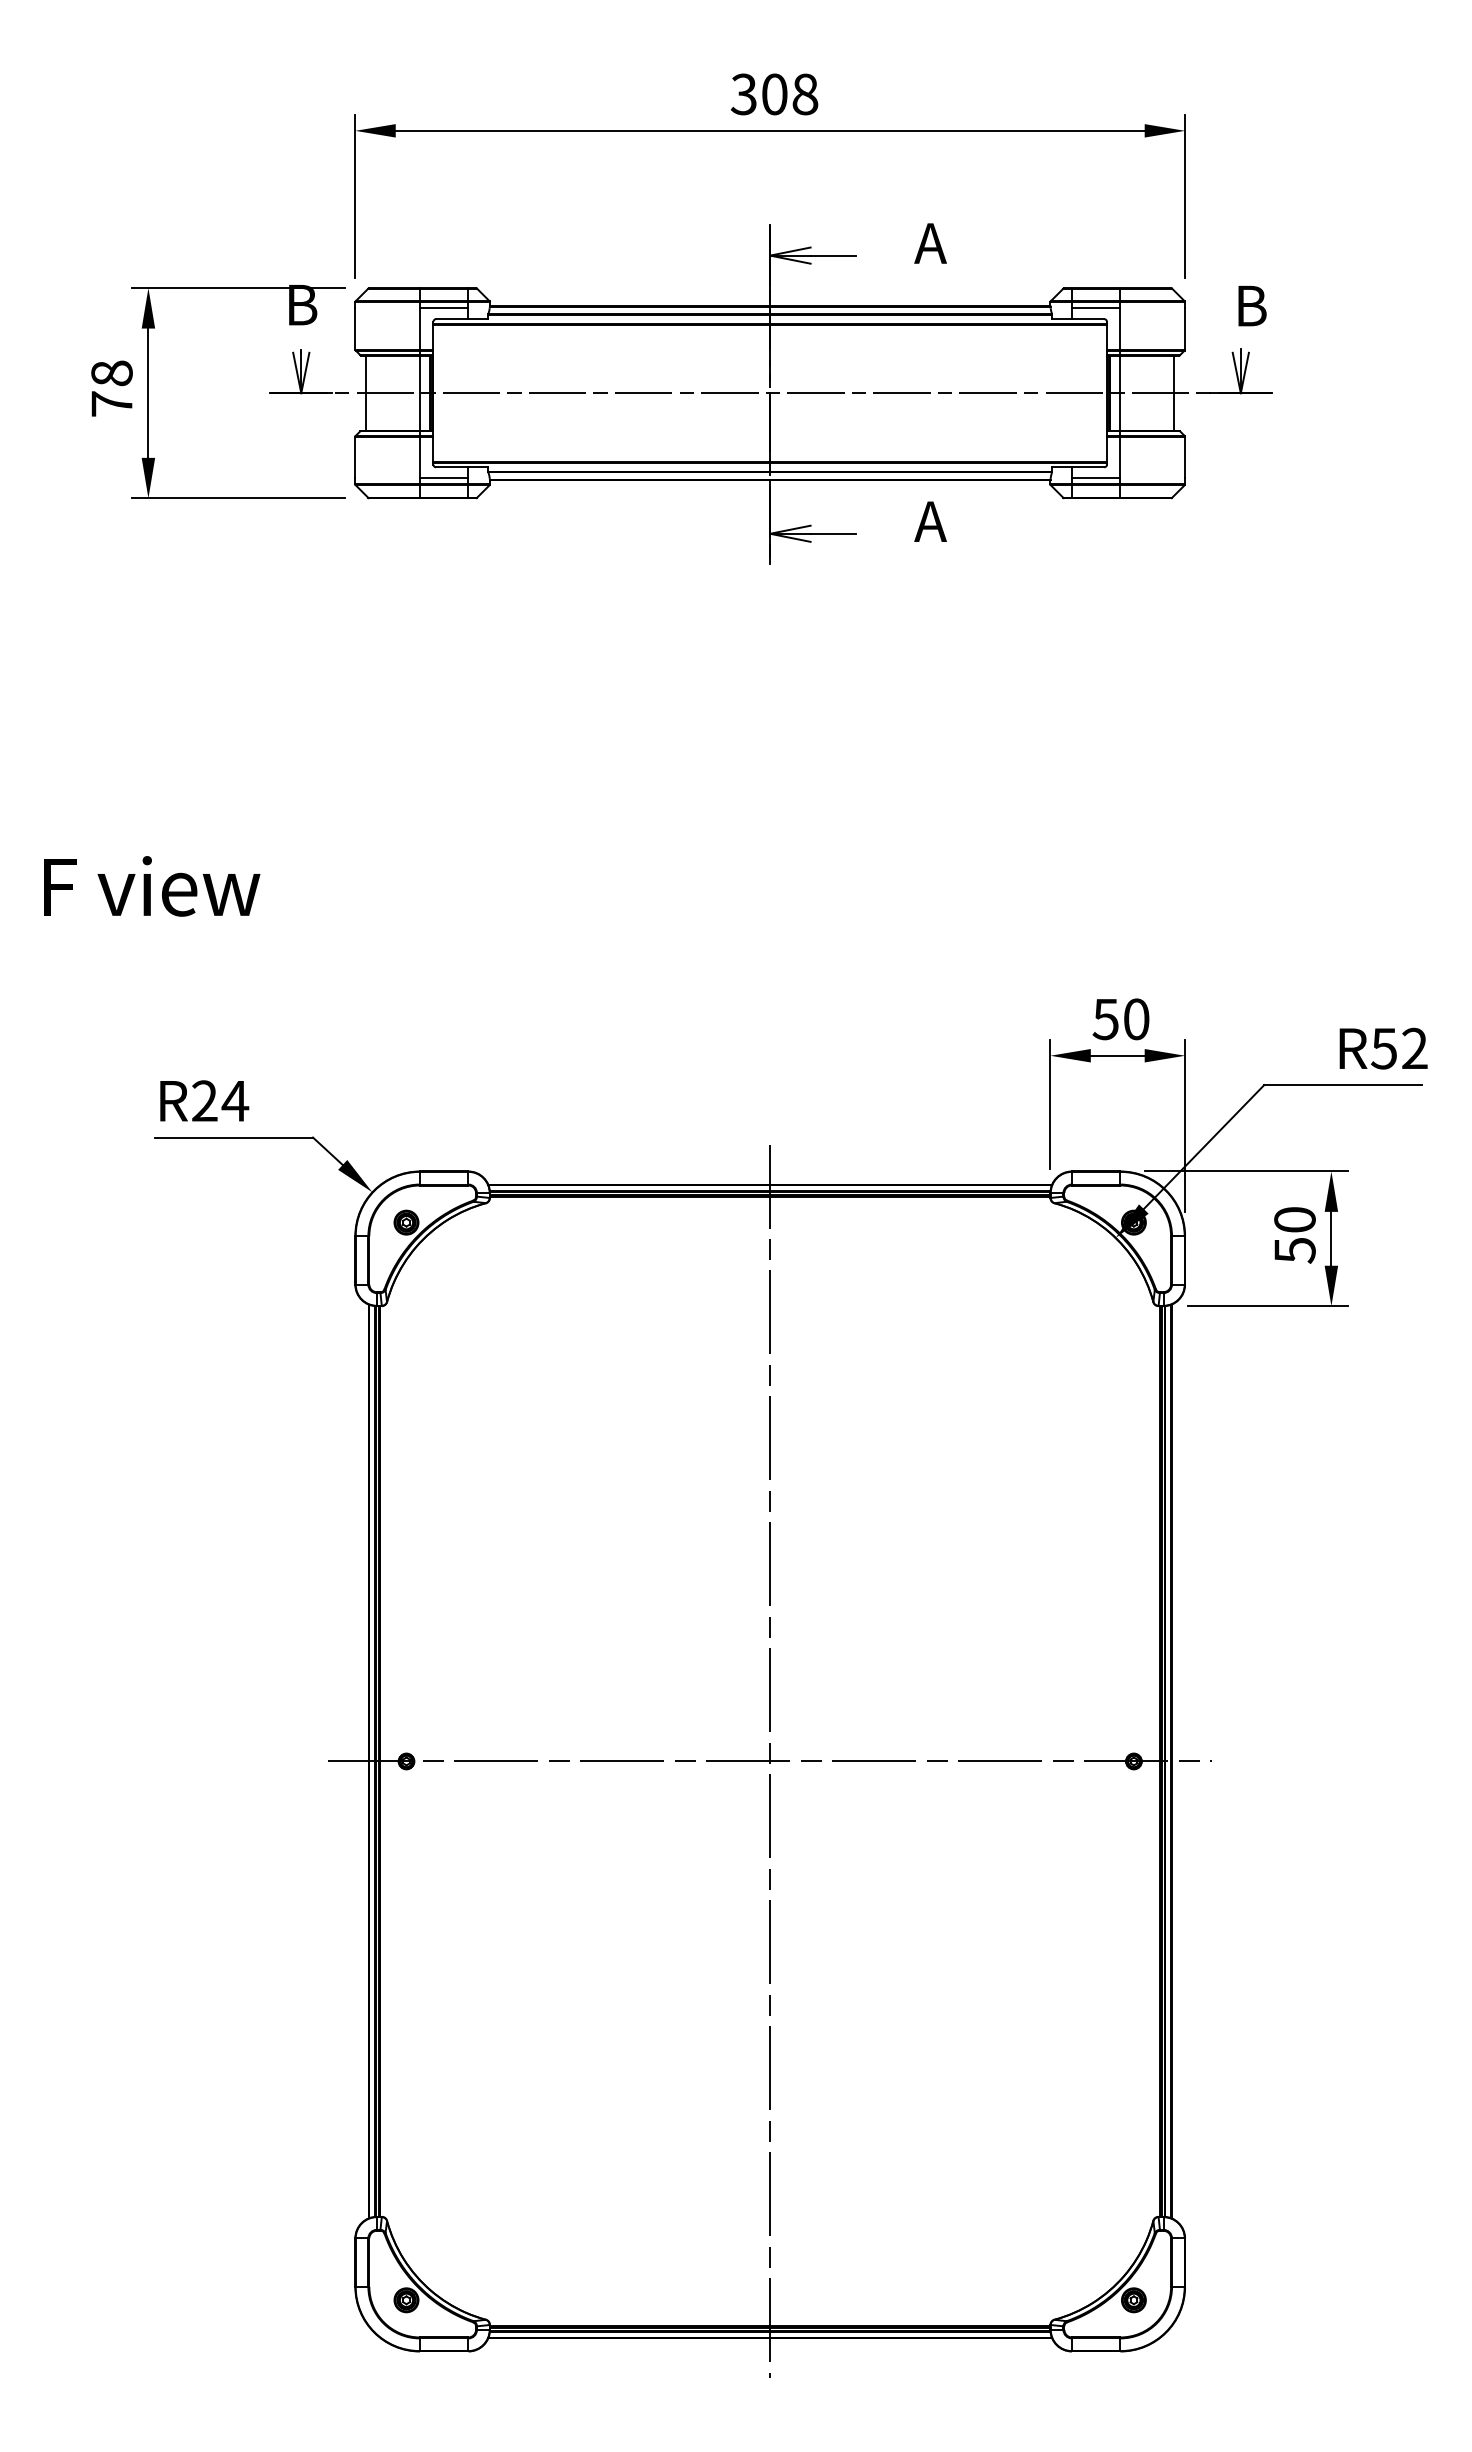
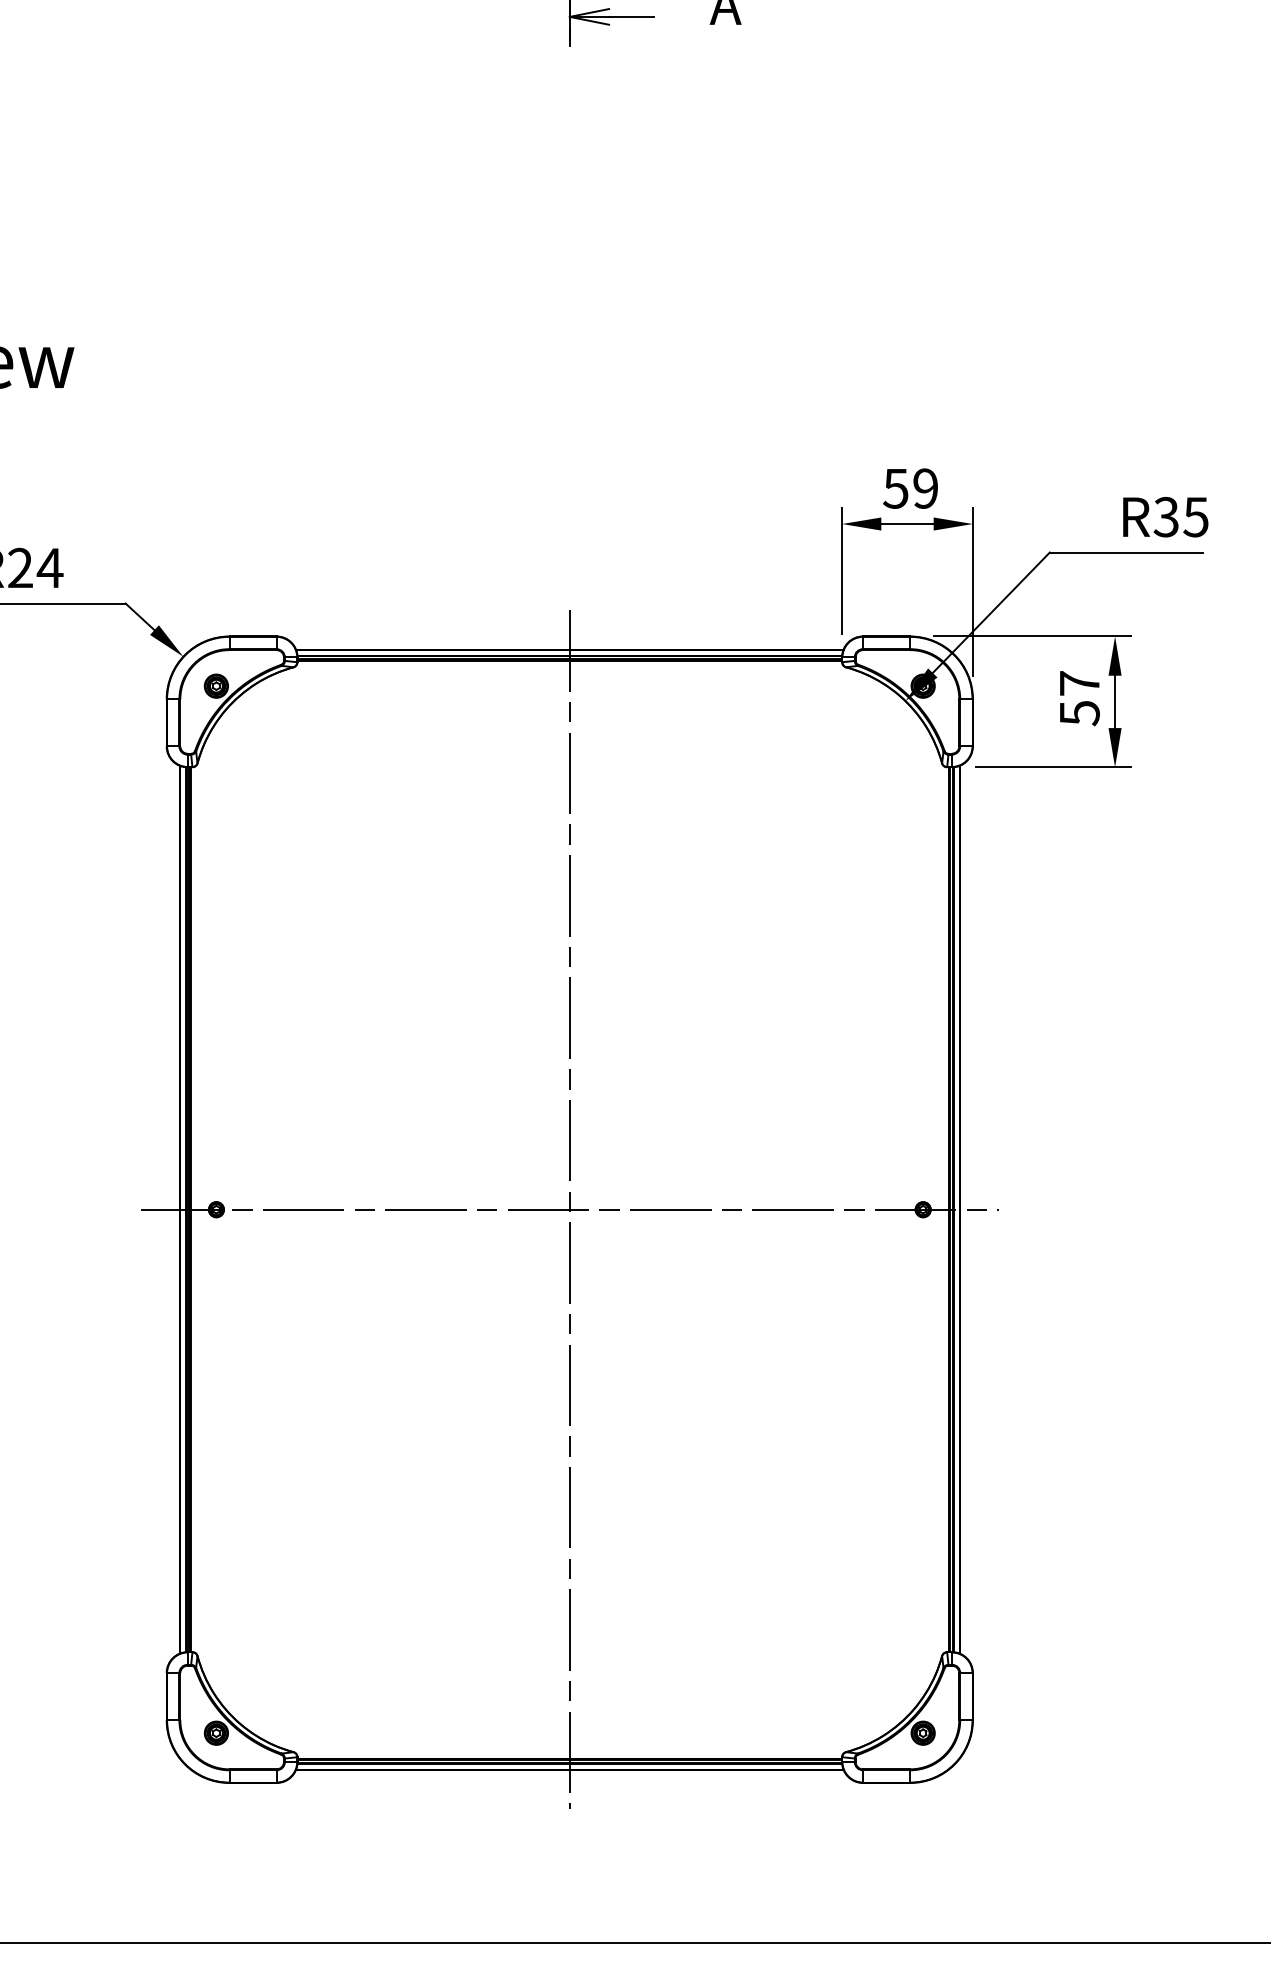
text: (1136, 1019) -> (925, 488), 50 -> 59
text: (1399, 1048) -> (1181, 516), R52 -> R35
text: (1294, 1219) -> (1079, 683), 50 -> 57

